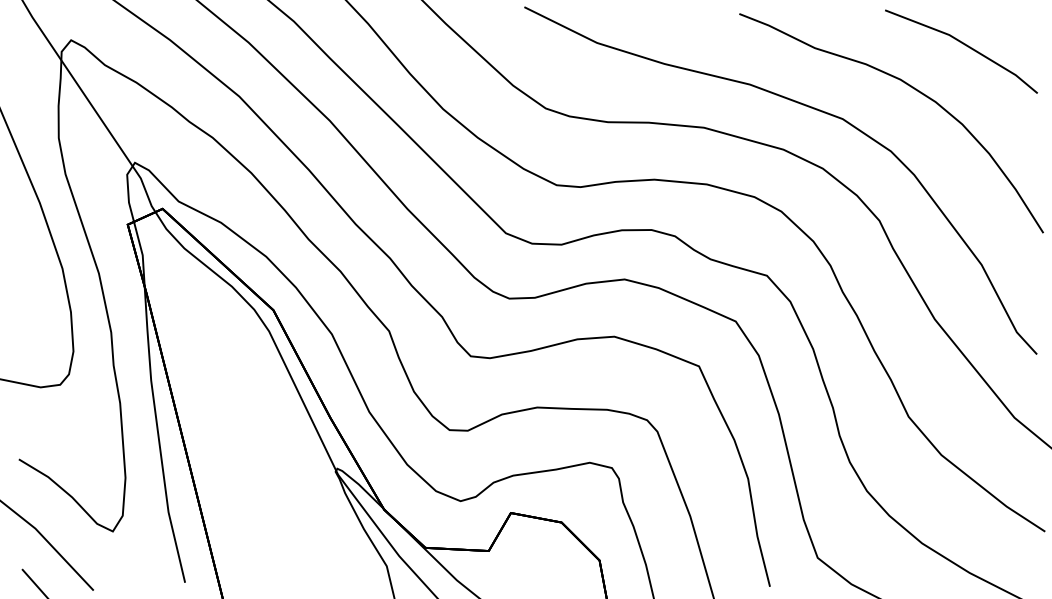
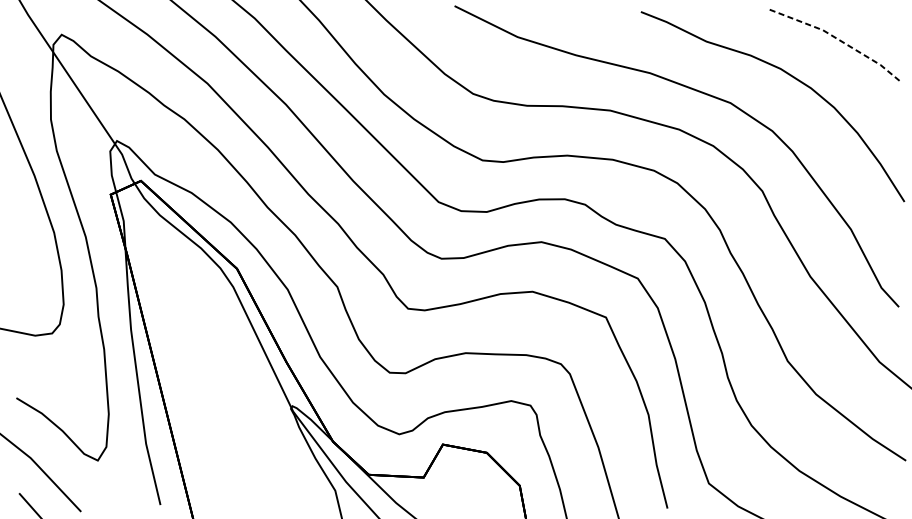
line: (965, 44) -> (837, 38), solid -> dashed

